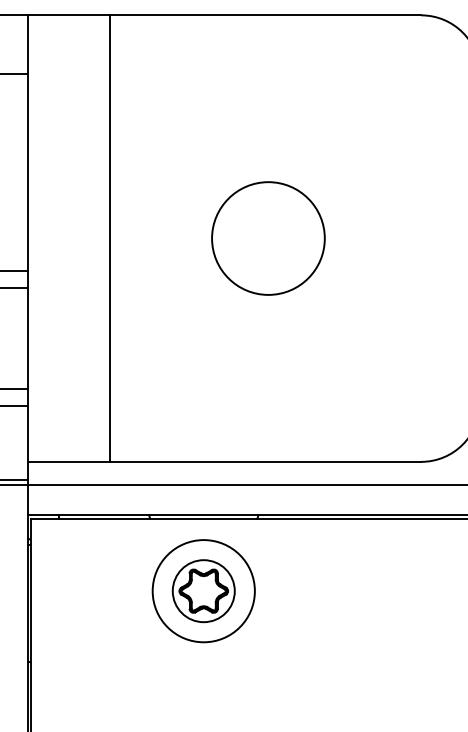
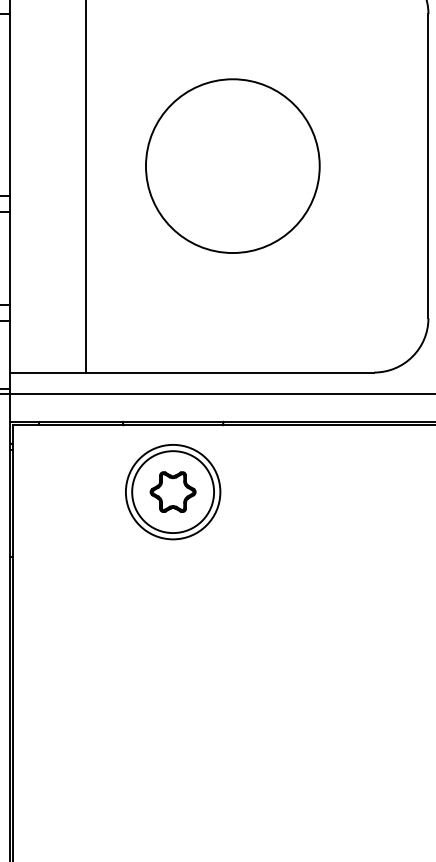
circle: (267, 237) -> (232, 165), size x1.67
circle: (204, 591) -> (173, 492), size x1.43

